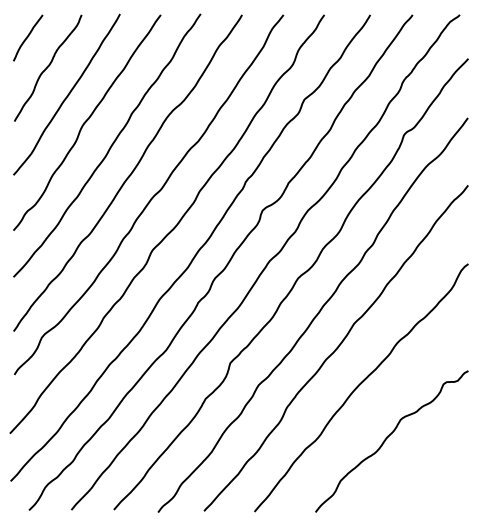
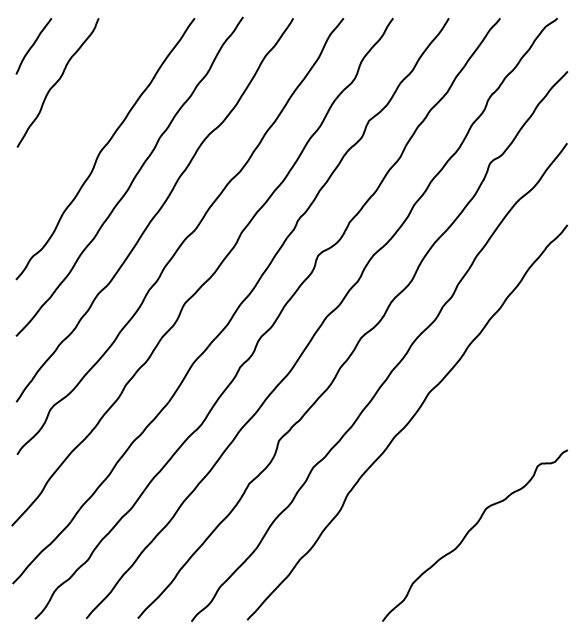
curve: (67, 95) -> (81, 115), removed
curve: (360, 385) -> (436, 467), removed

